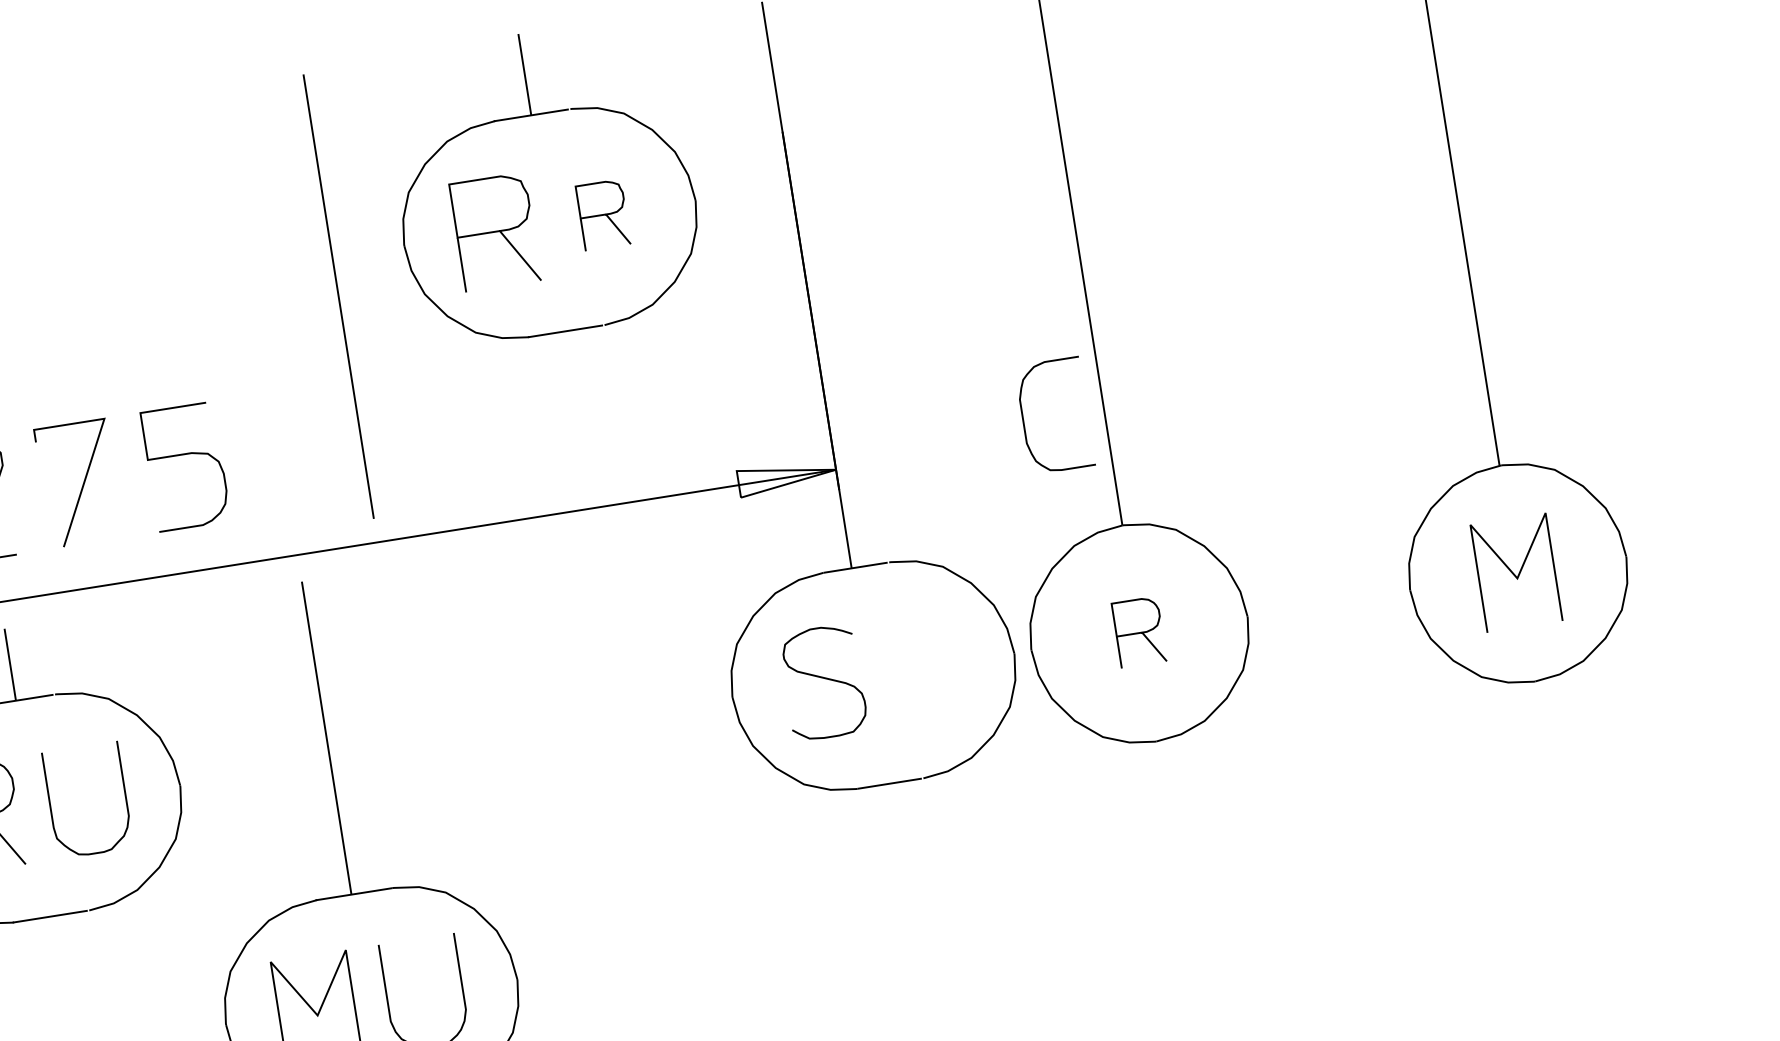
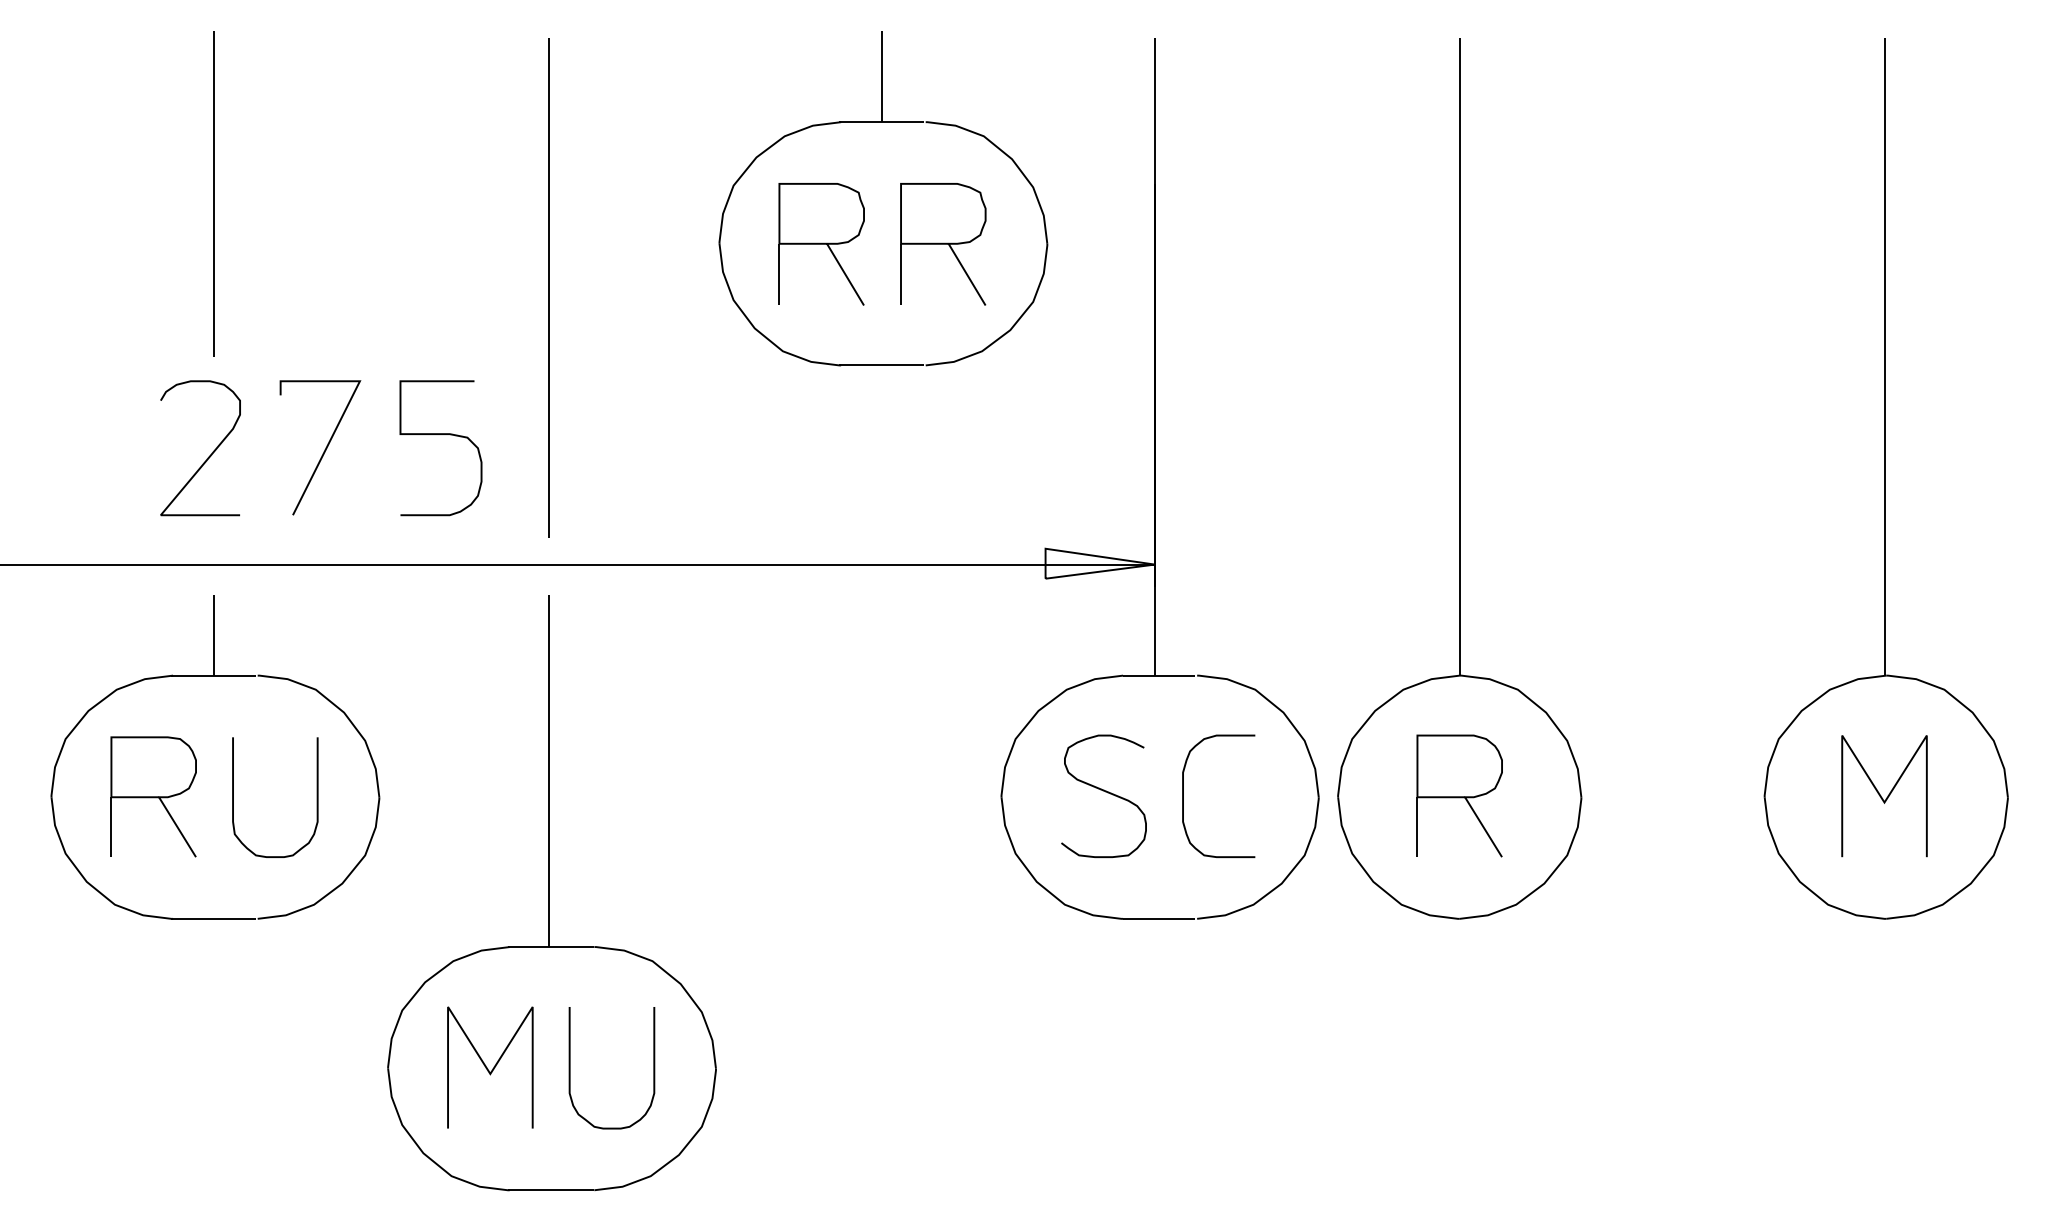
part: (603, 215) -> (943, 244), size x1.67
line: (338, 296) -> (548, 287), moved
curve: (1023, 420) -> (1183, 796), moved
part: (1139, 631) -> (1459, 795), size x1.67

